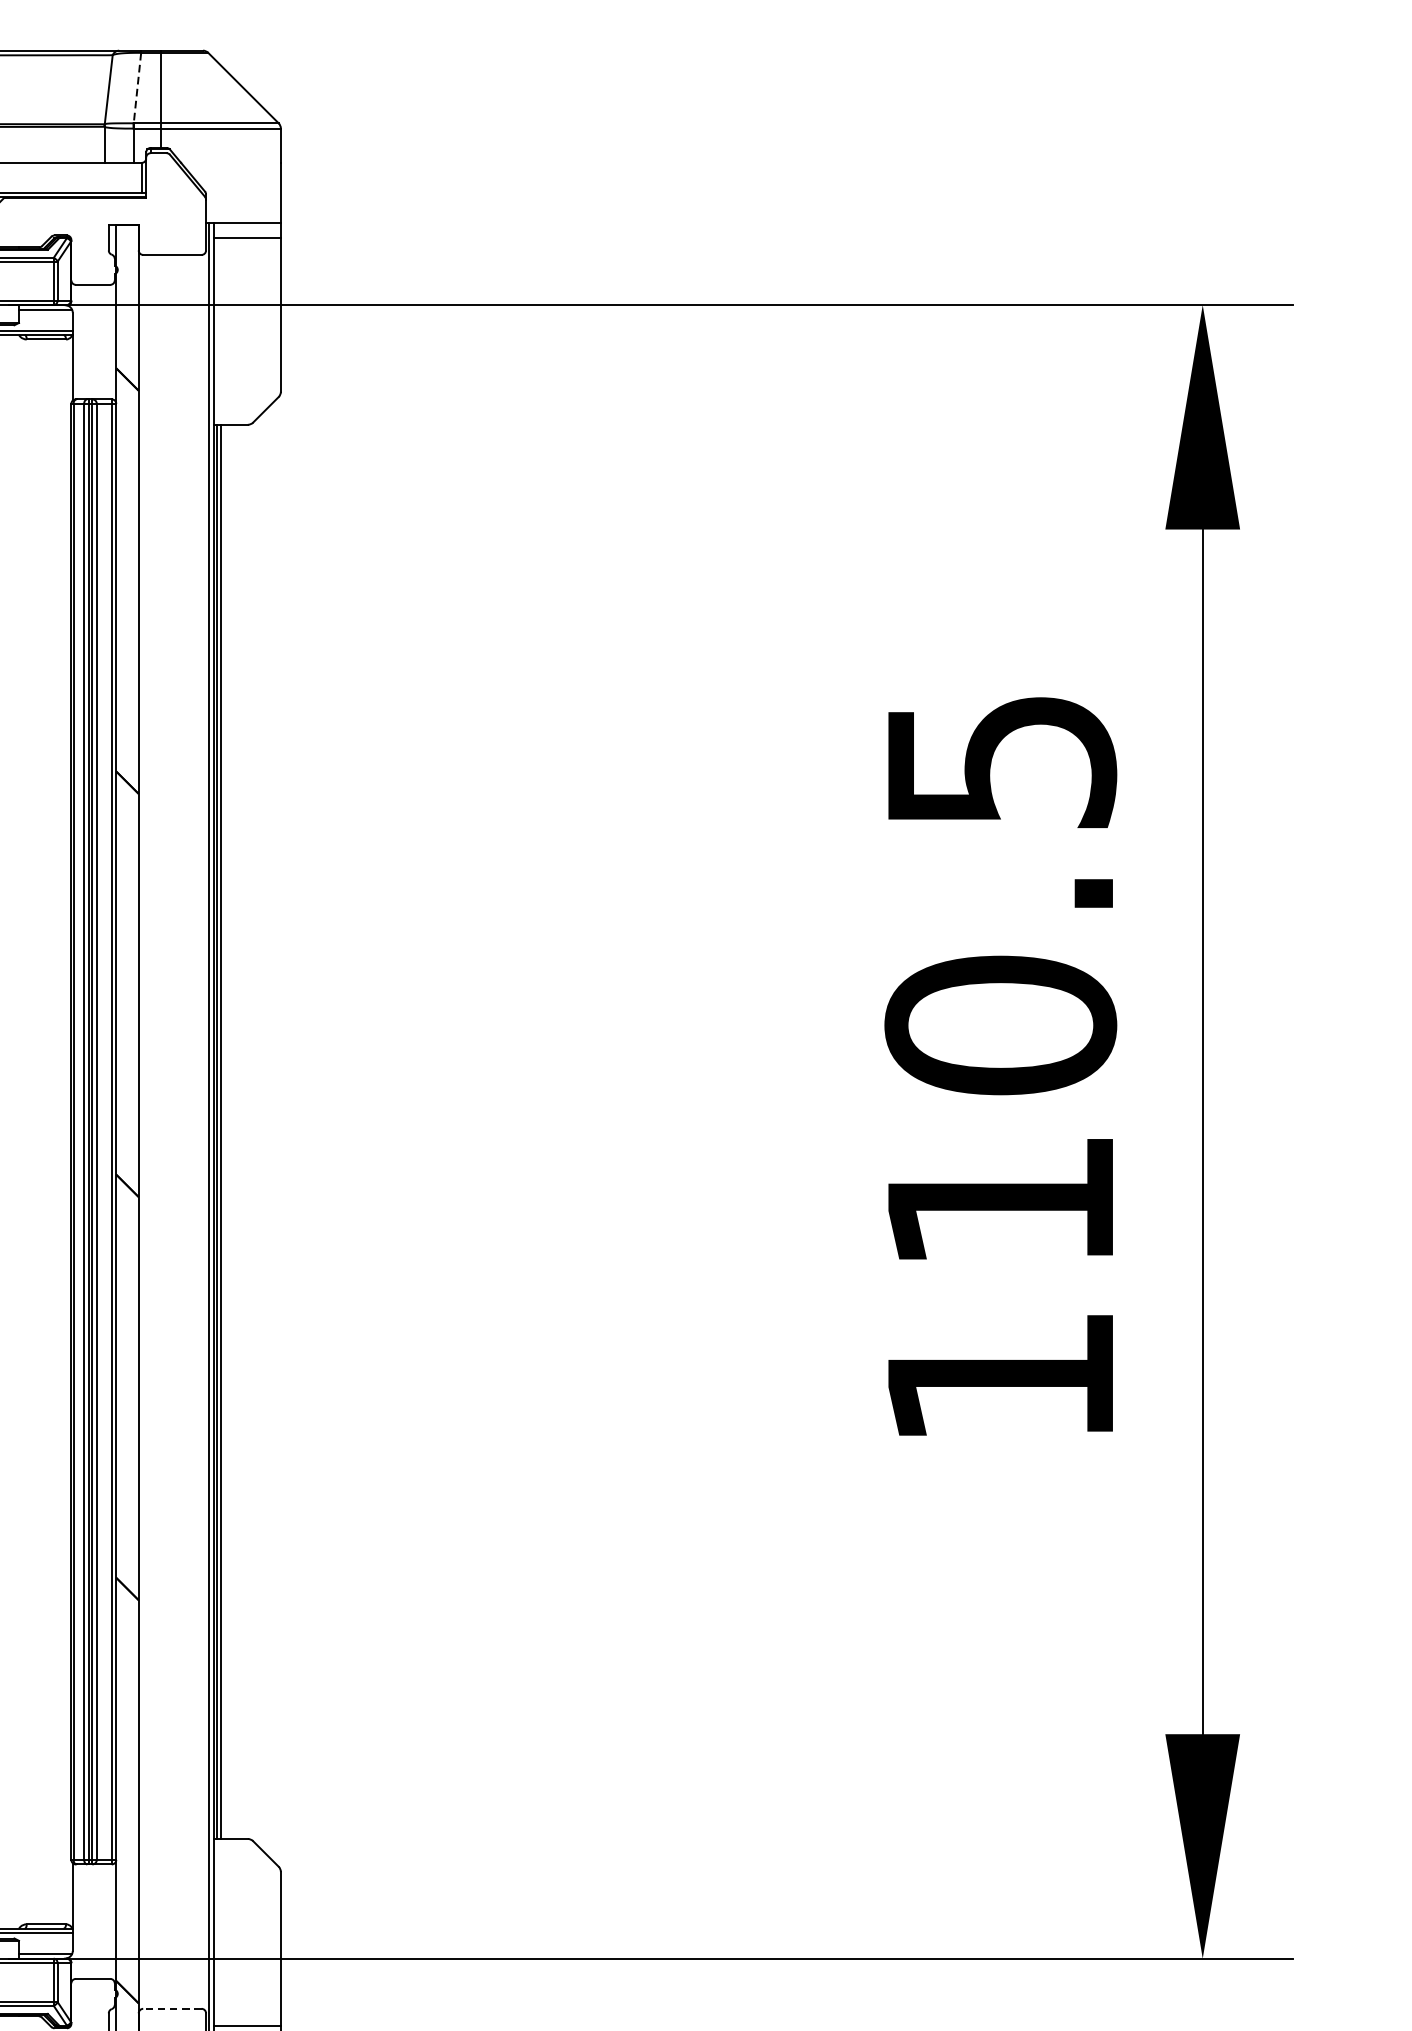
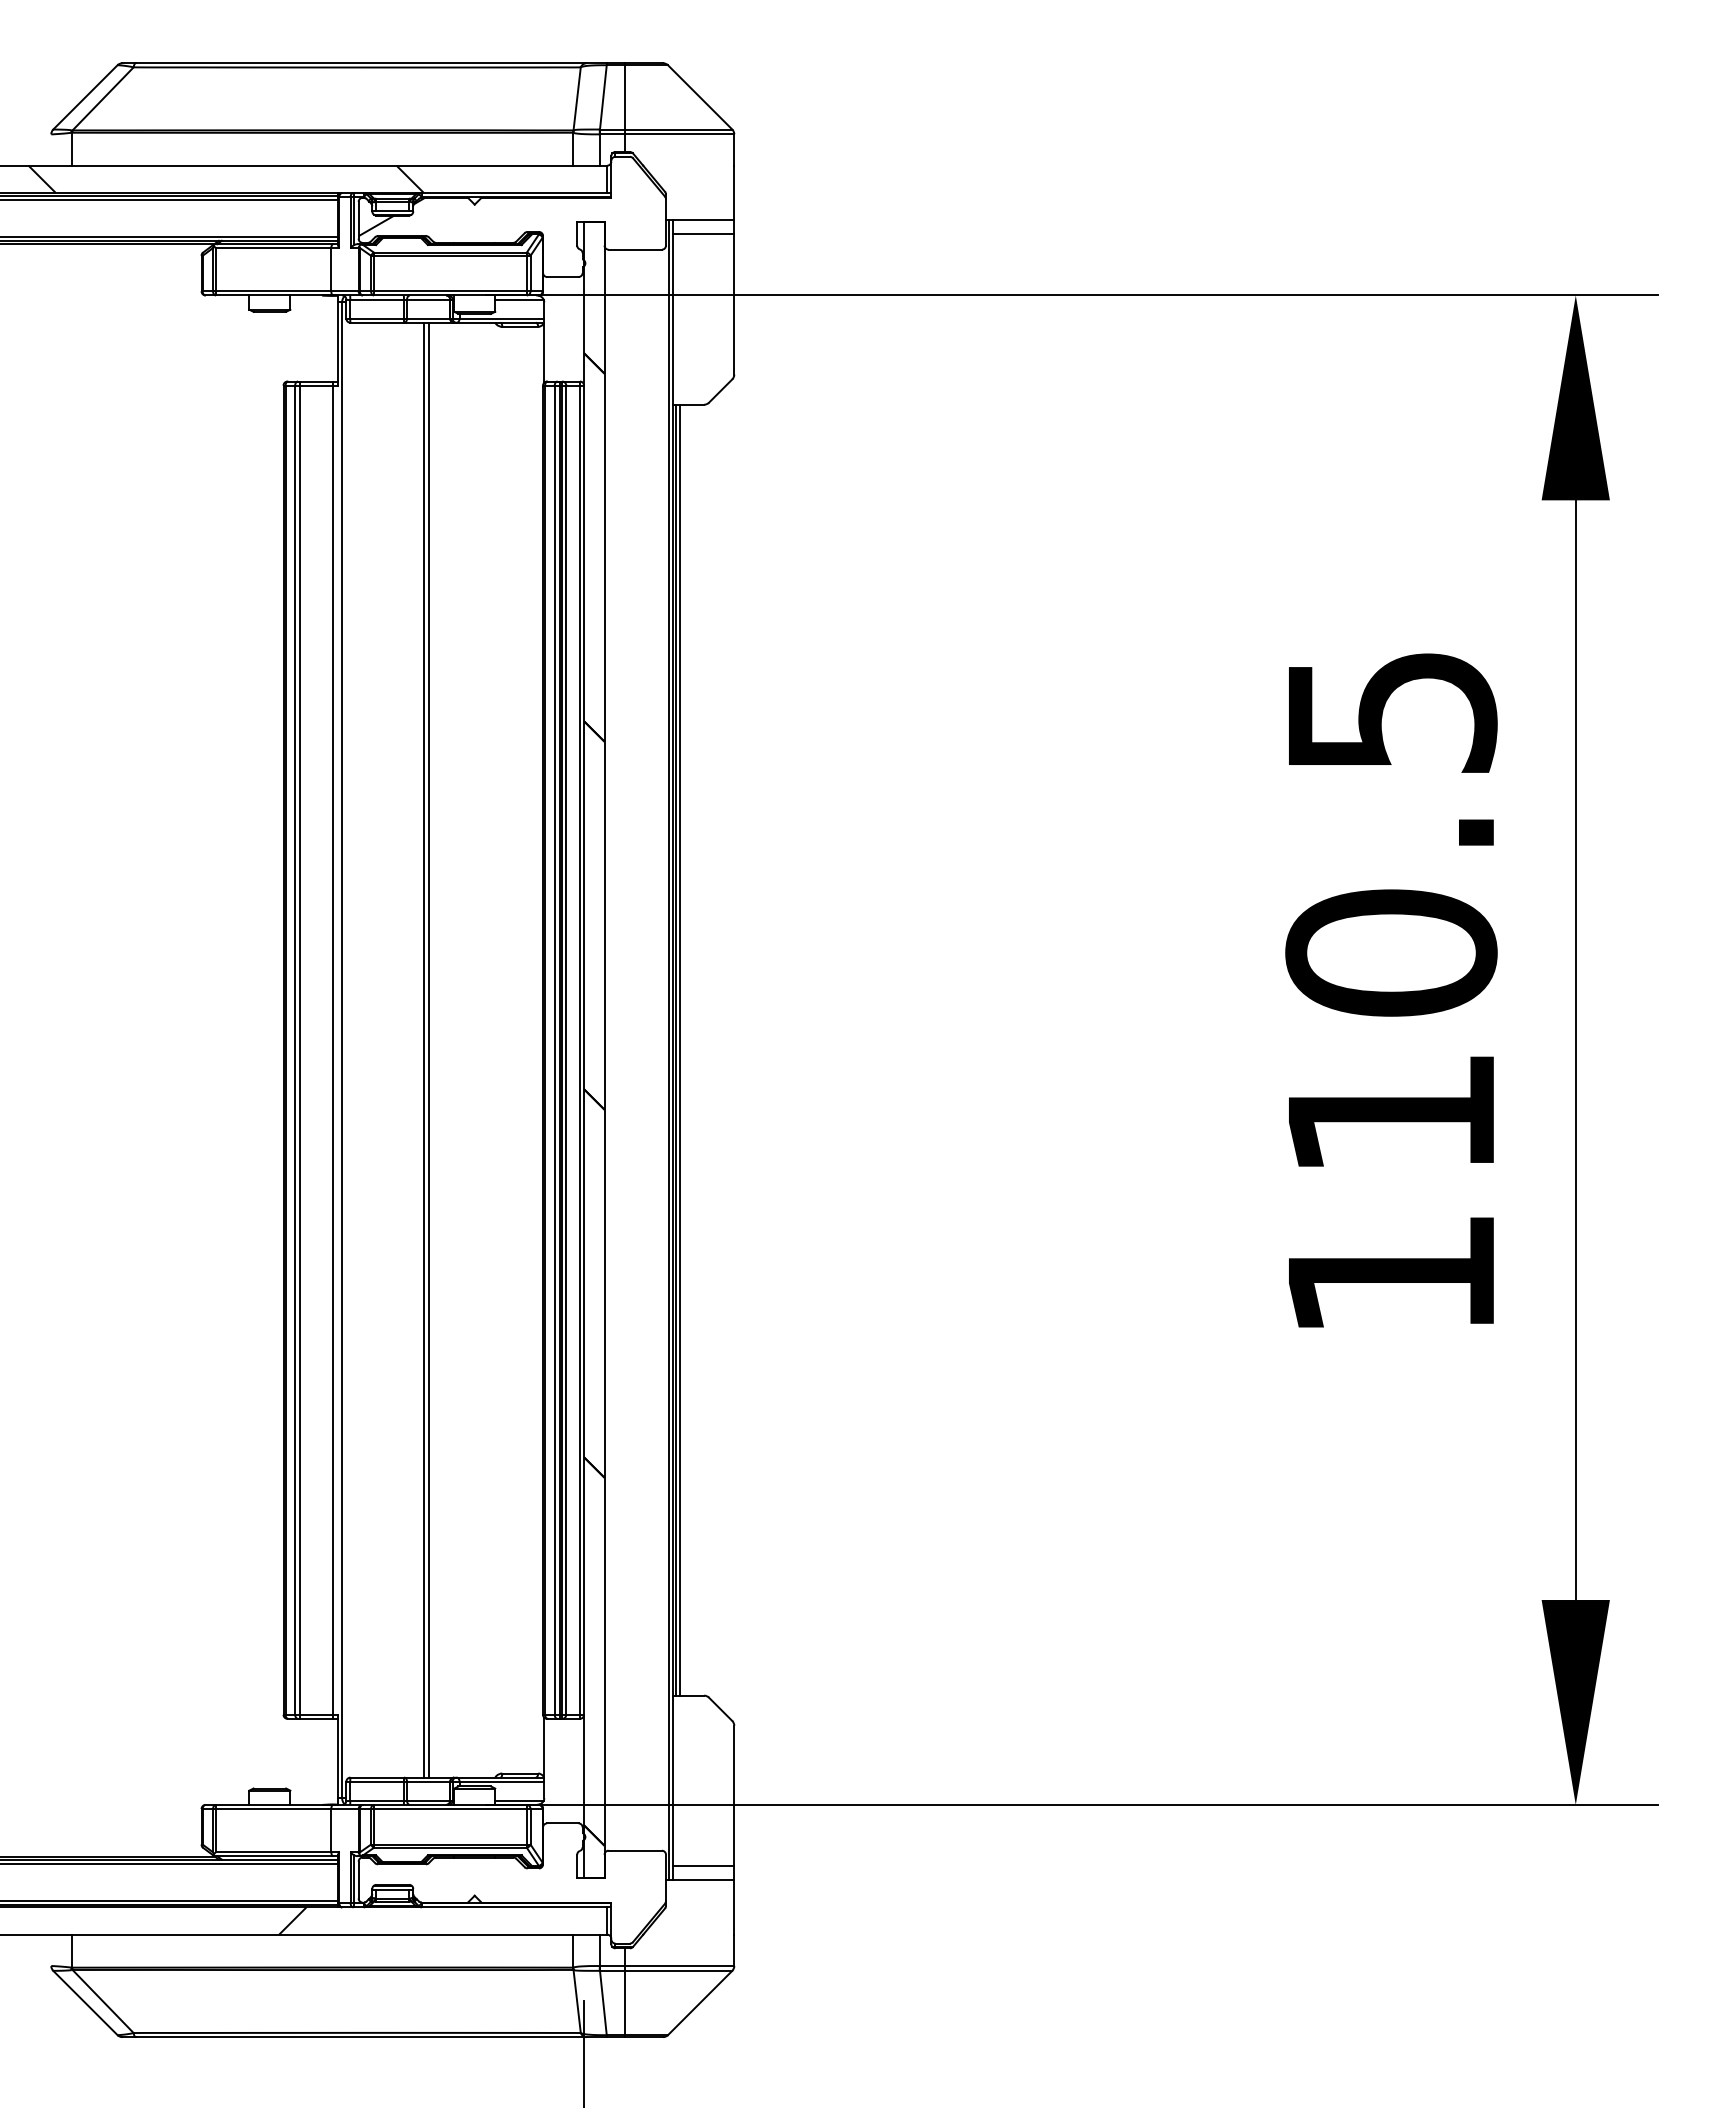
line: (137, 88) -> (603, 97), dashed -> solid
line: (172, 2008) -> (635, 1850), dashed -> solid

